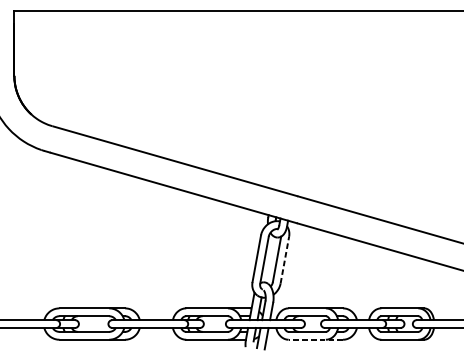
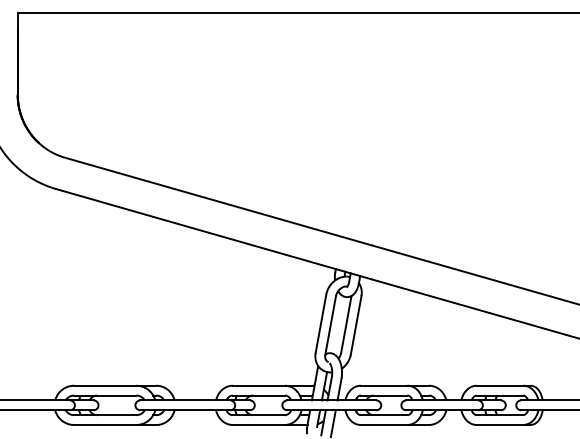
line: (285, 260) -> (356, 325), dashed -> solid
line: (315, 339) -> (394, 424), dashed -> solid

